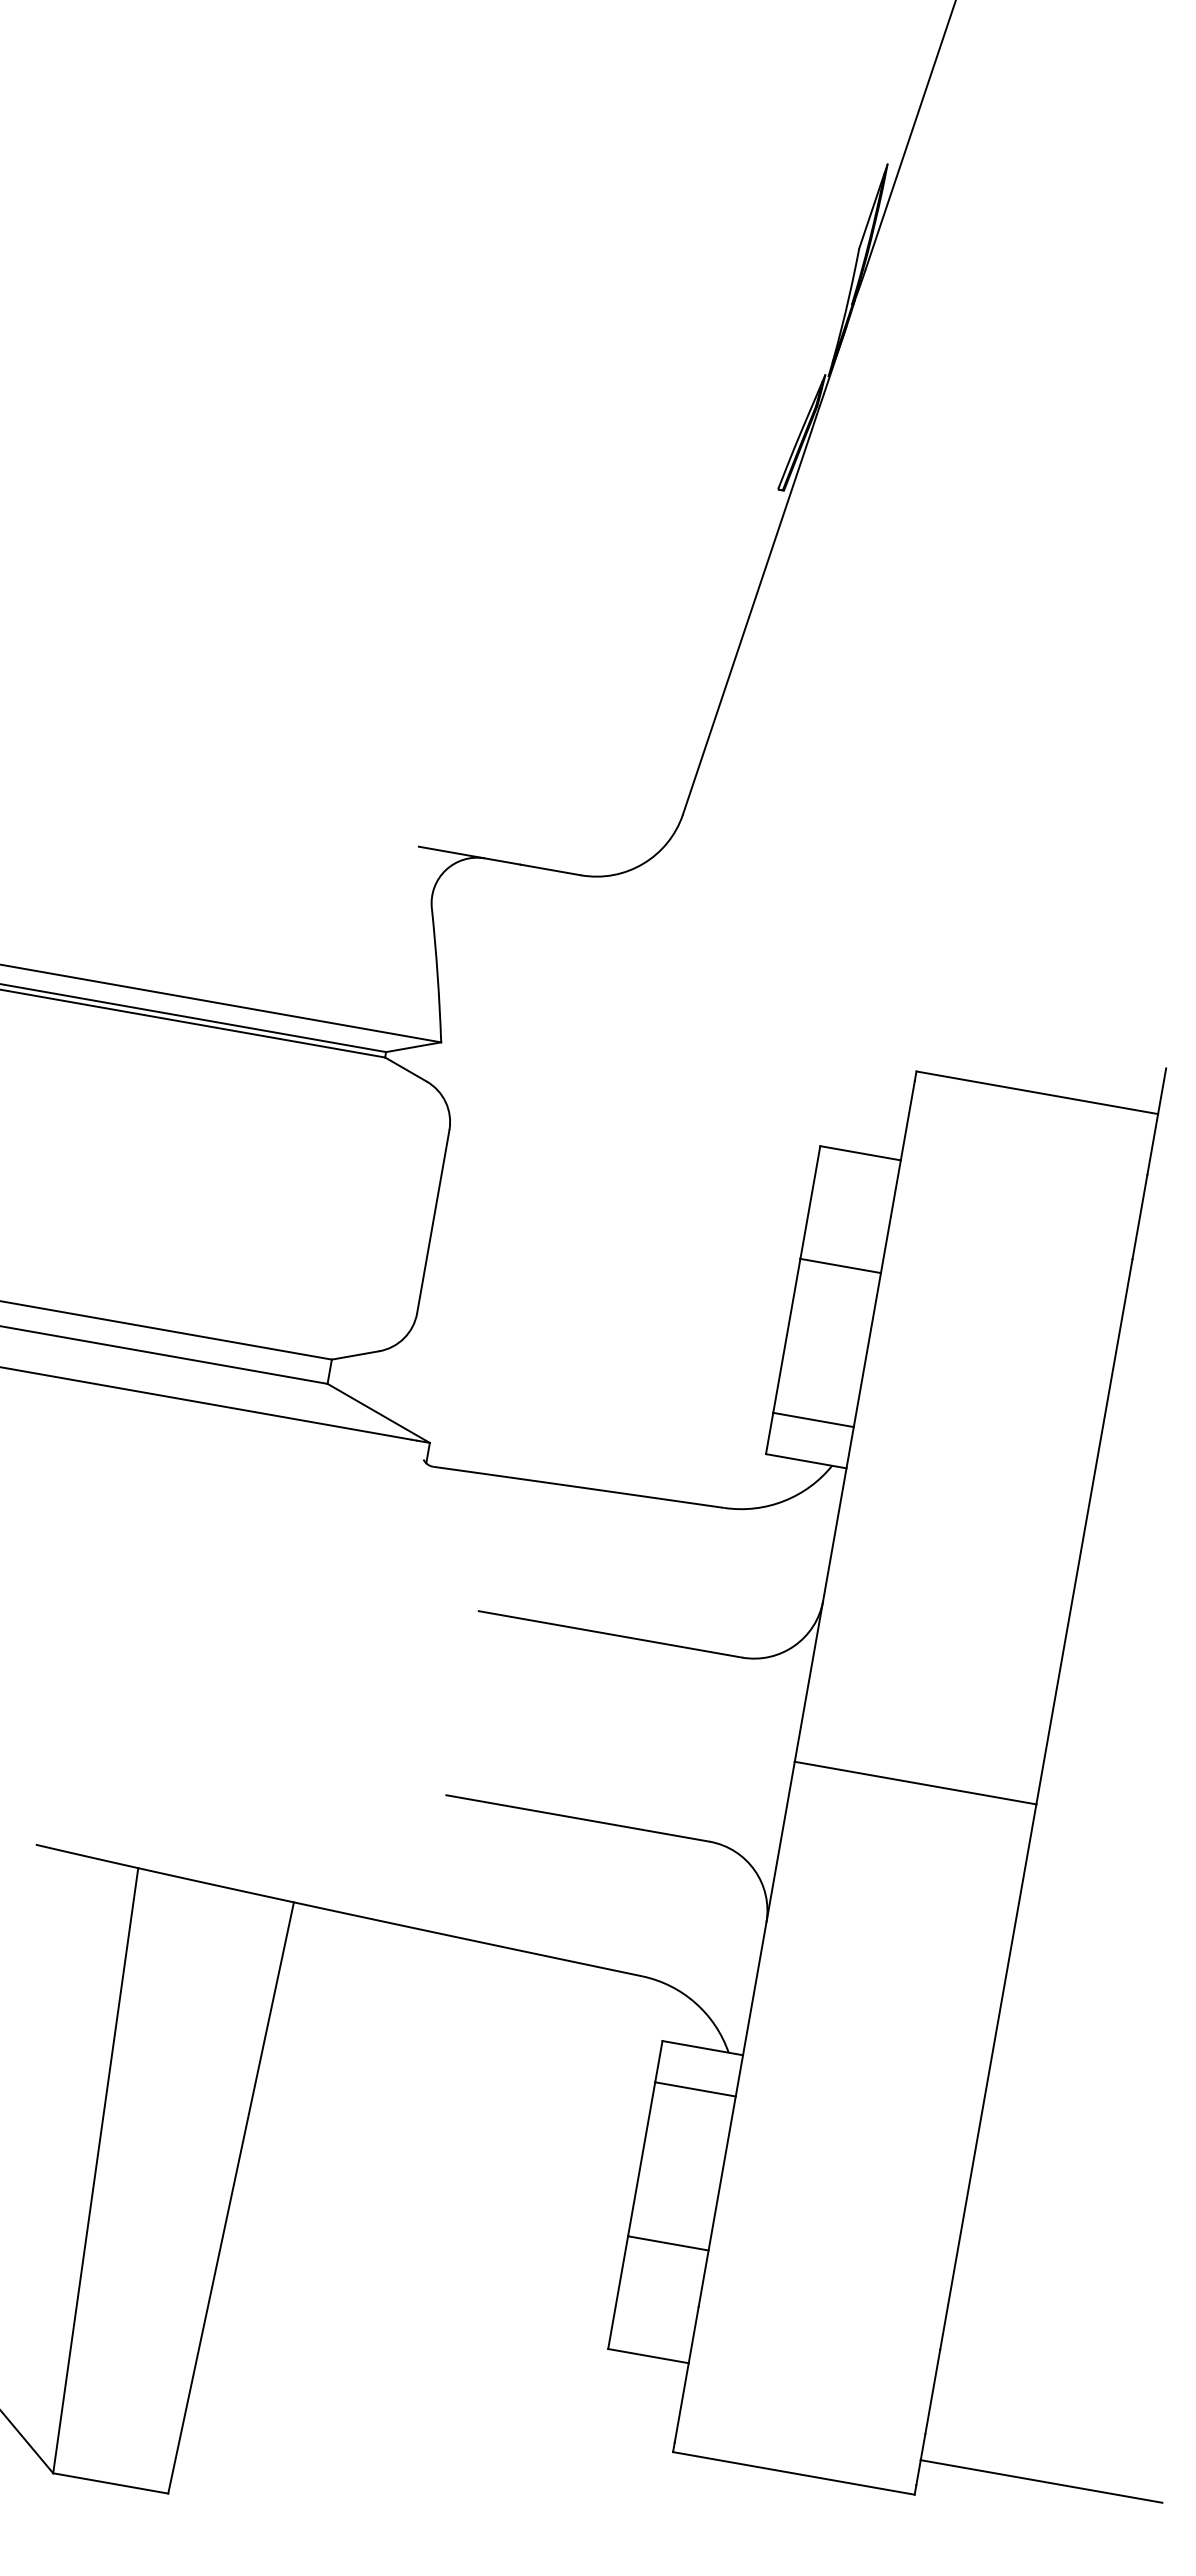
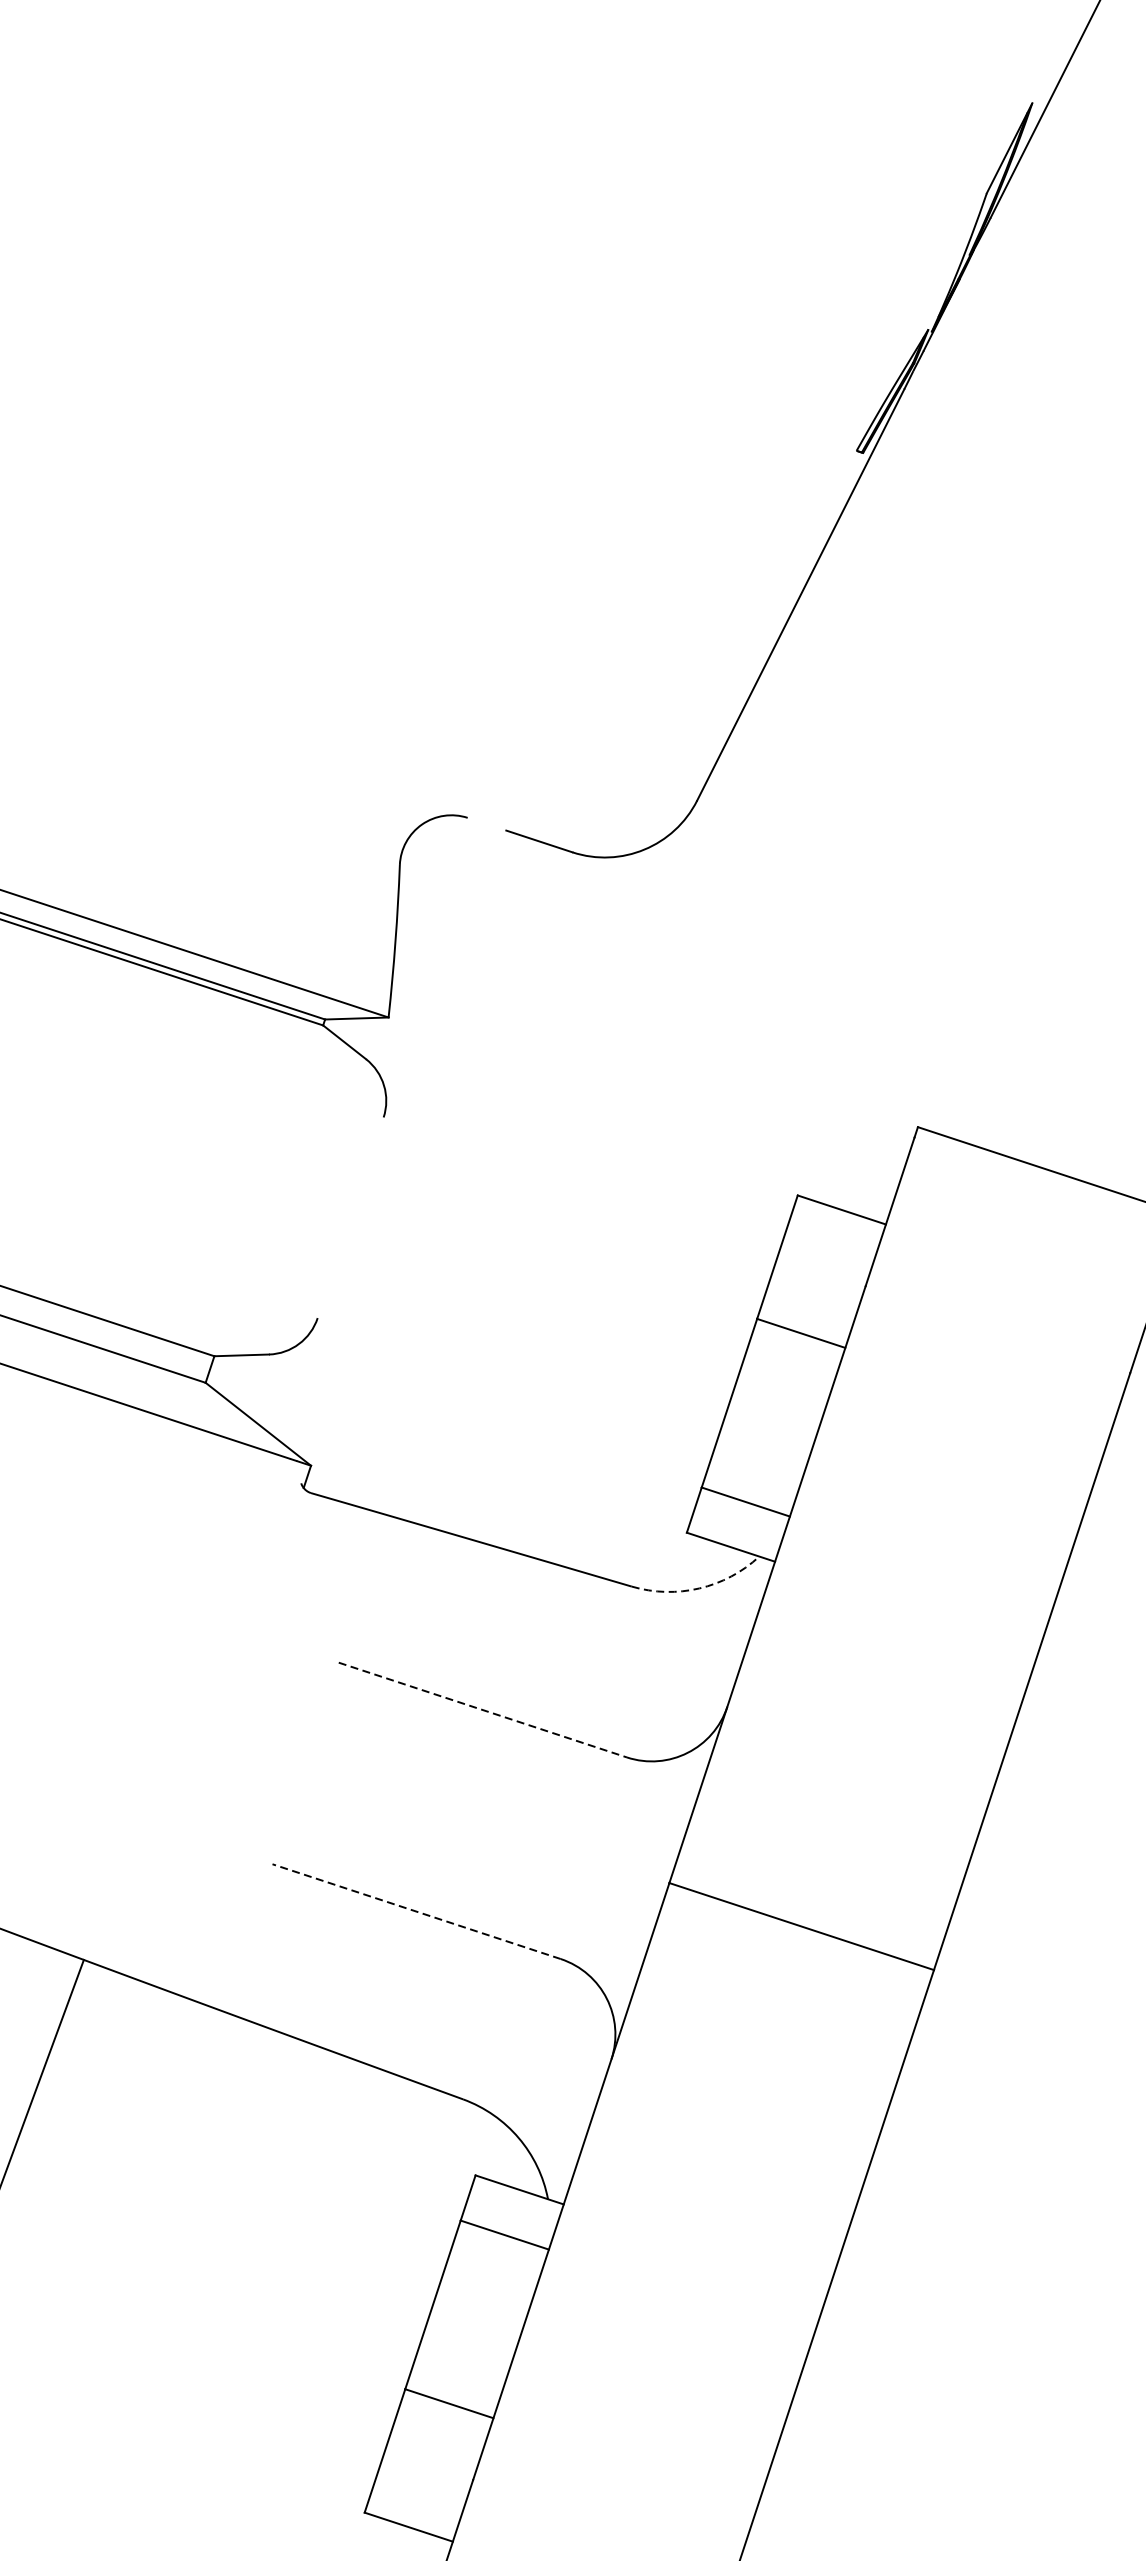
line: (469, 855) -> (450, 812), removed
line: (433, 1221) -> (350, 1217), removed
arc: (784, 1501) -> (700, 1588), solid -> dashed
line: (610, 1634) -> (482, 1710), solid -> dashed
line: (577, 1818) -> (416, 1911), solid -> dashed

